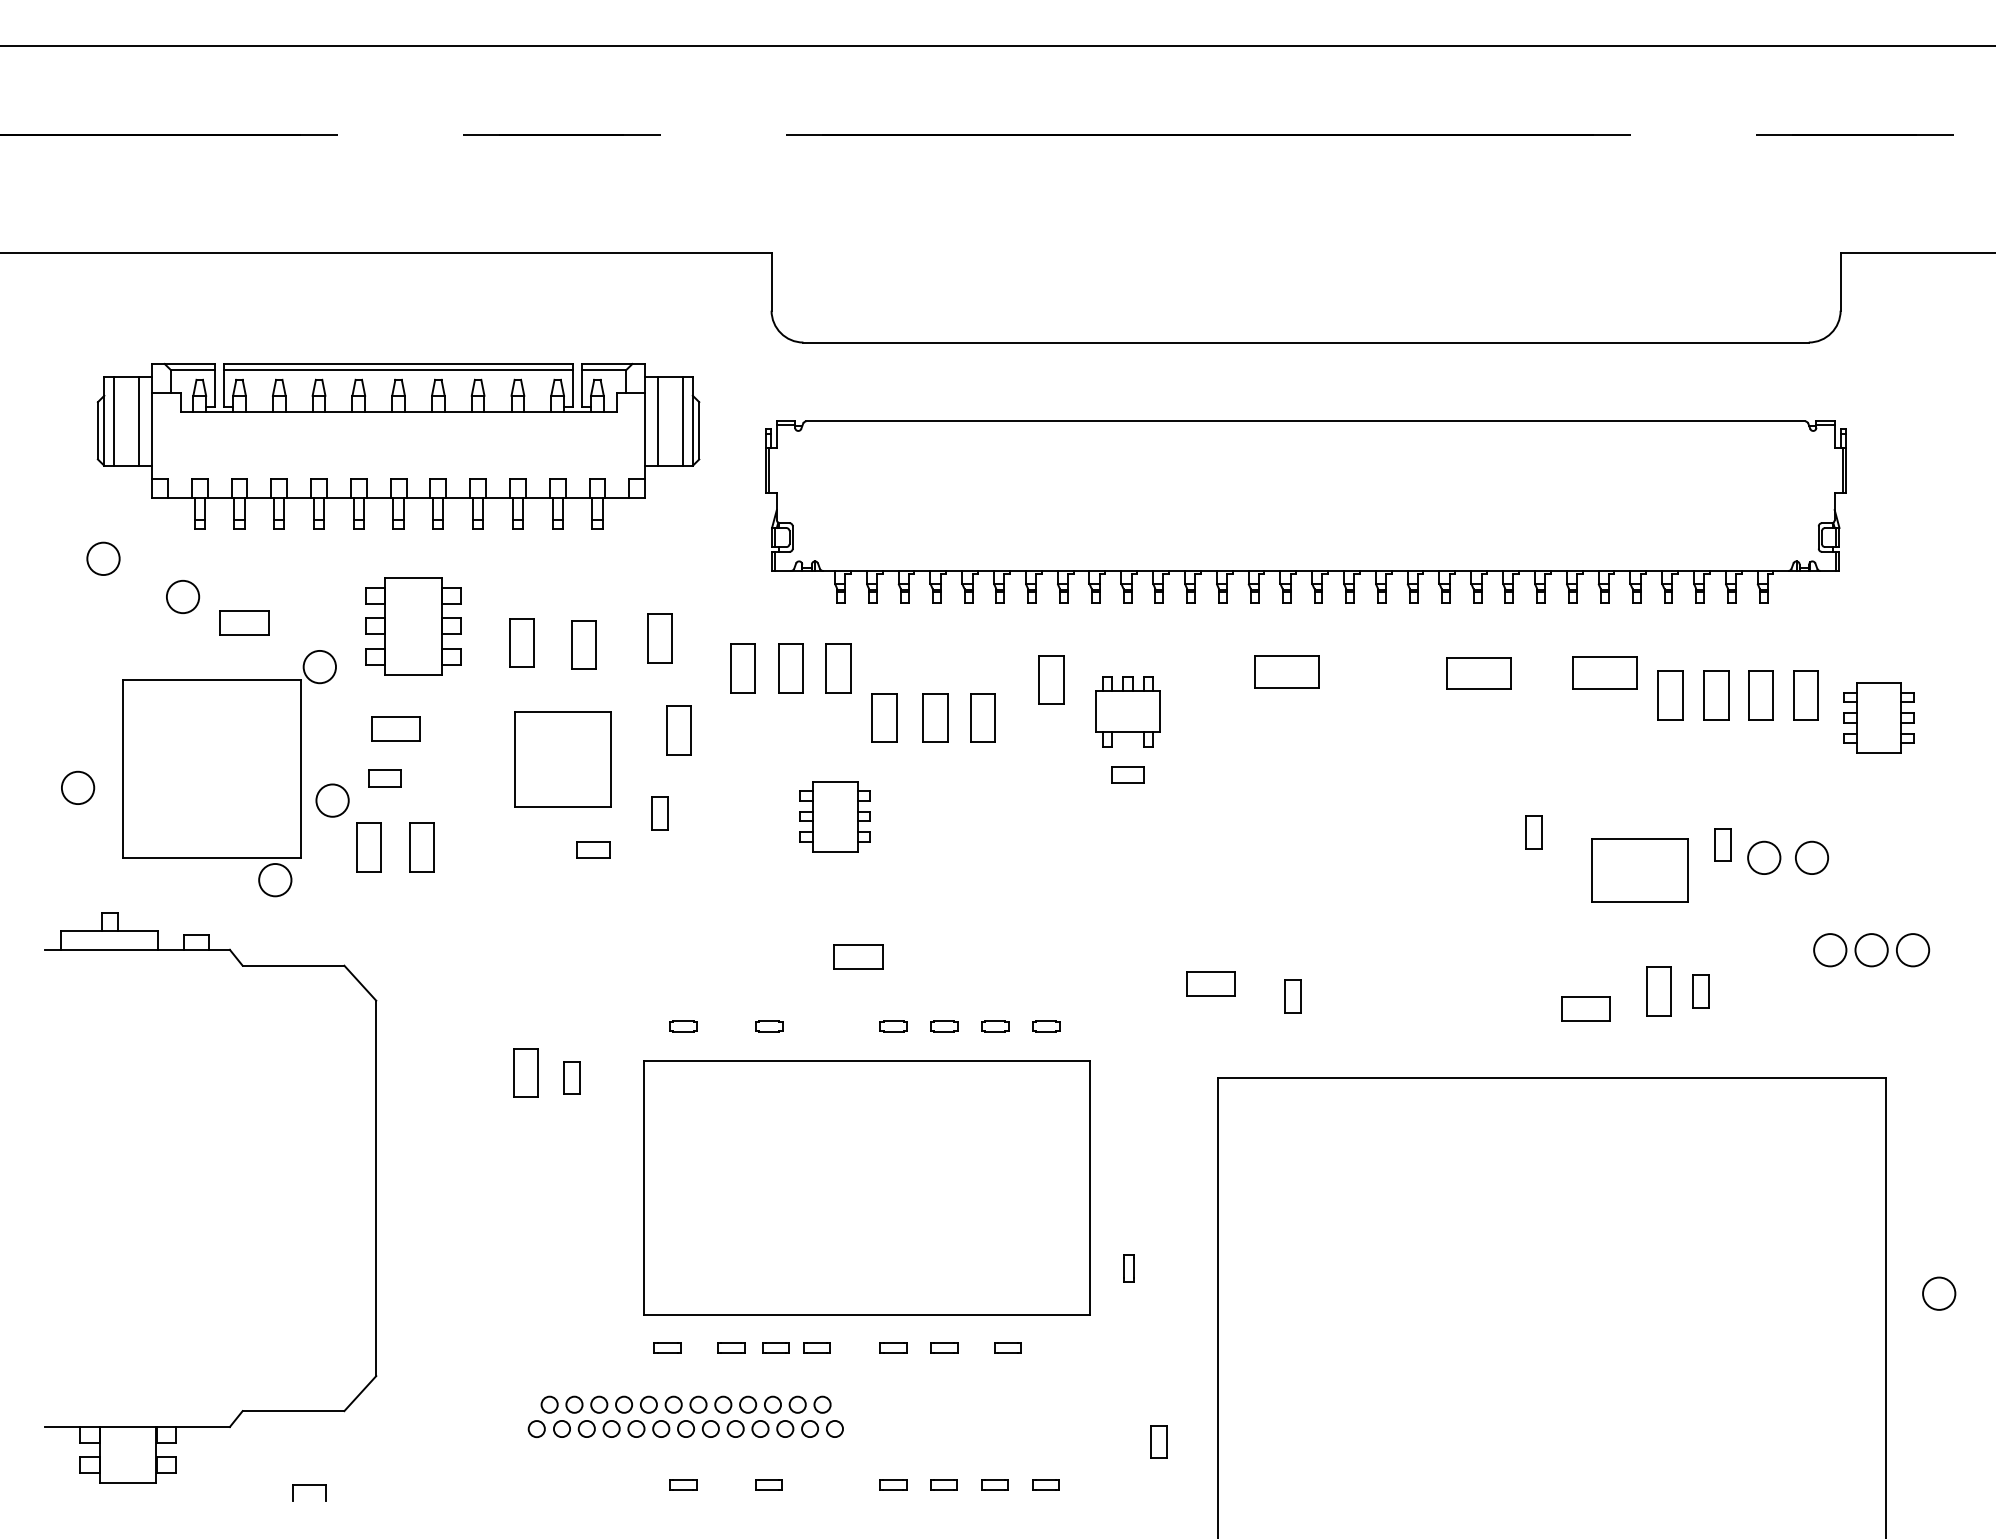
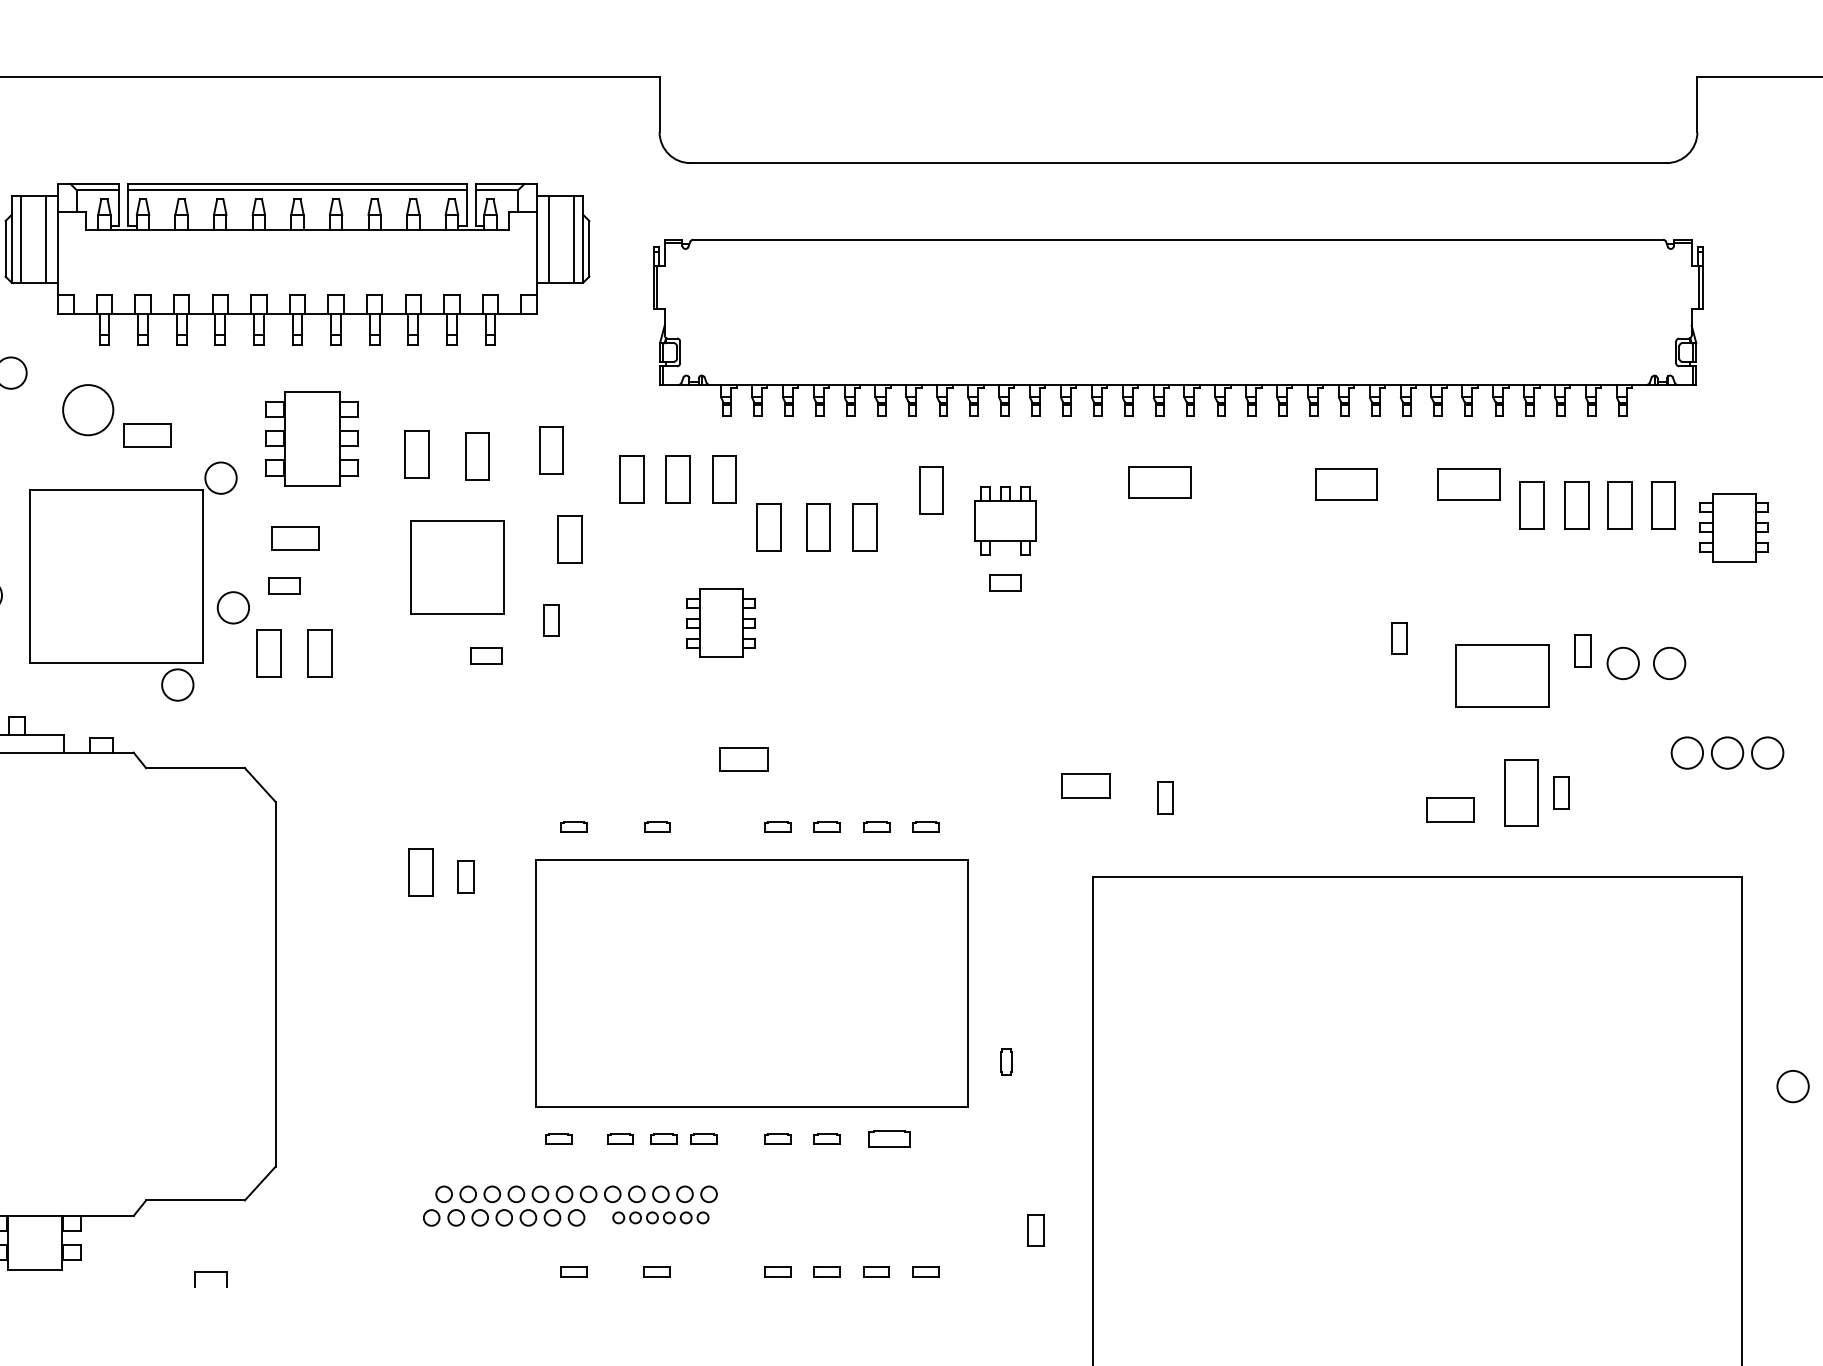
circle: (182, 596) -> (87, 409), size x1.6
part: (1658, 991) -> (1520, 793), size x1.4
part: (1007, 1347) -> (888, 1138), size x1.6
part: (772, 1428) -> (660, 1217), size x0.7

